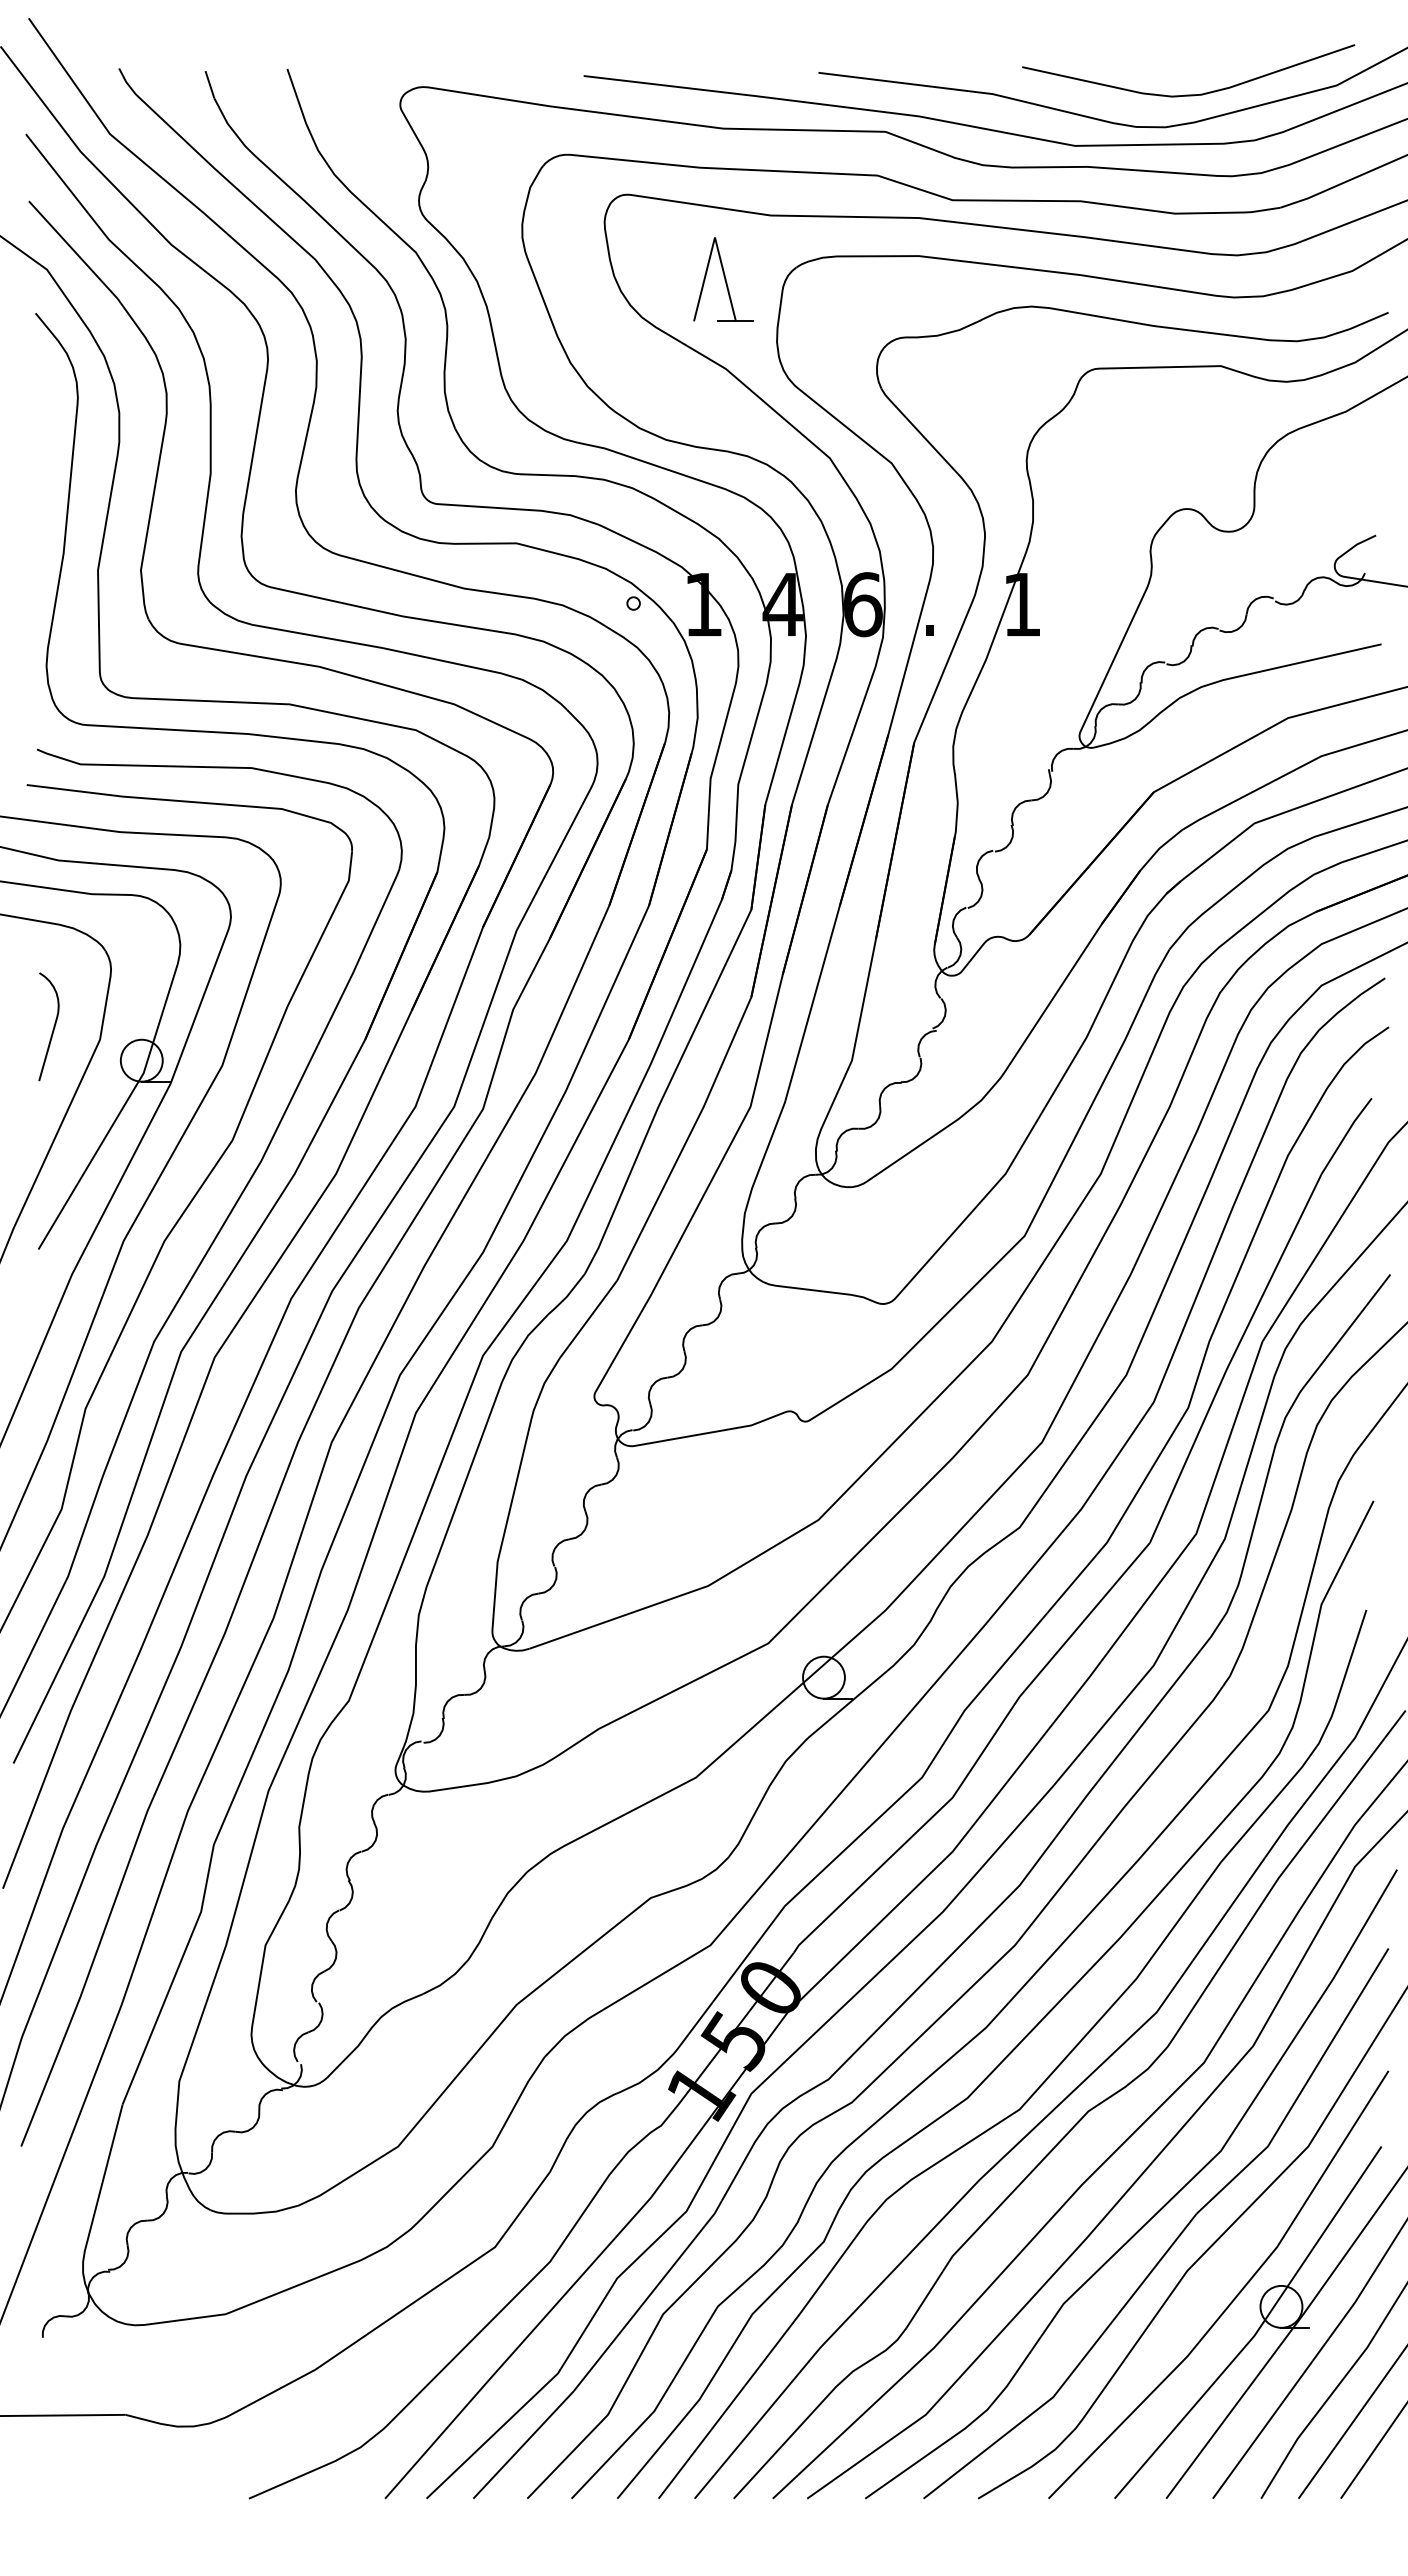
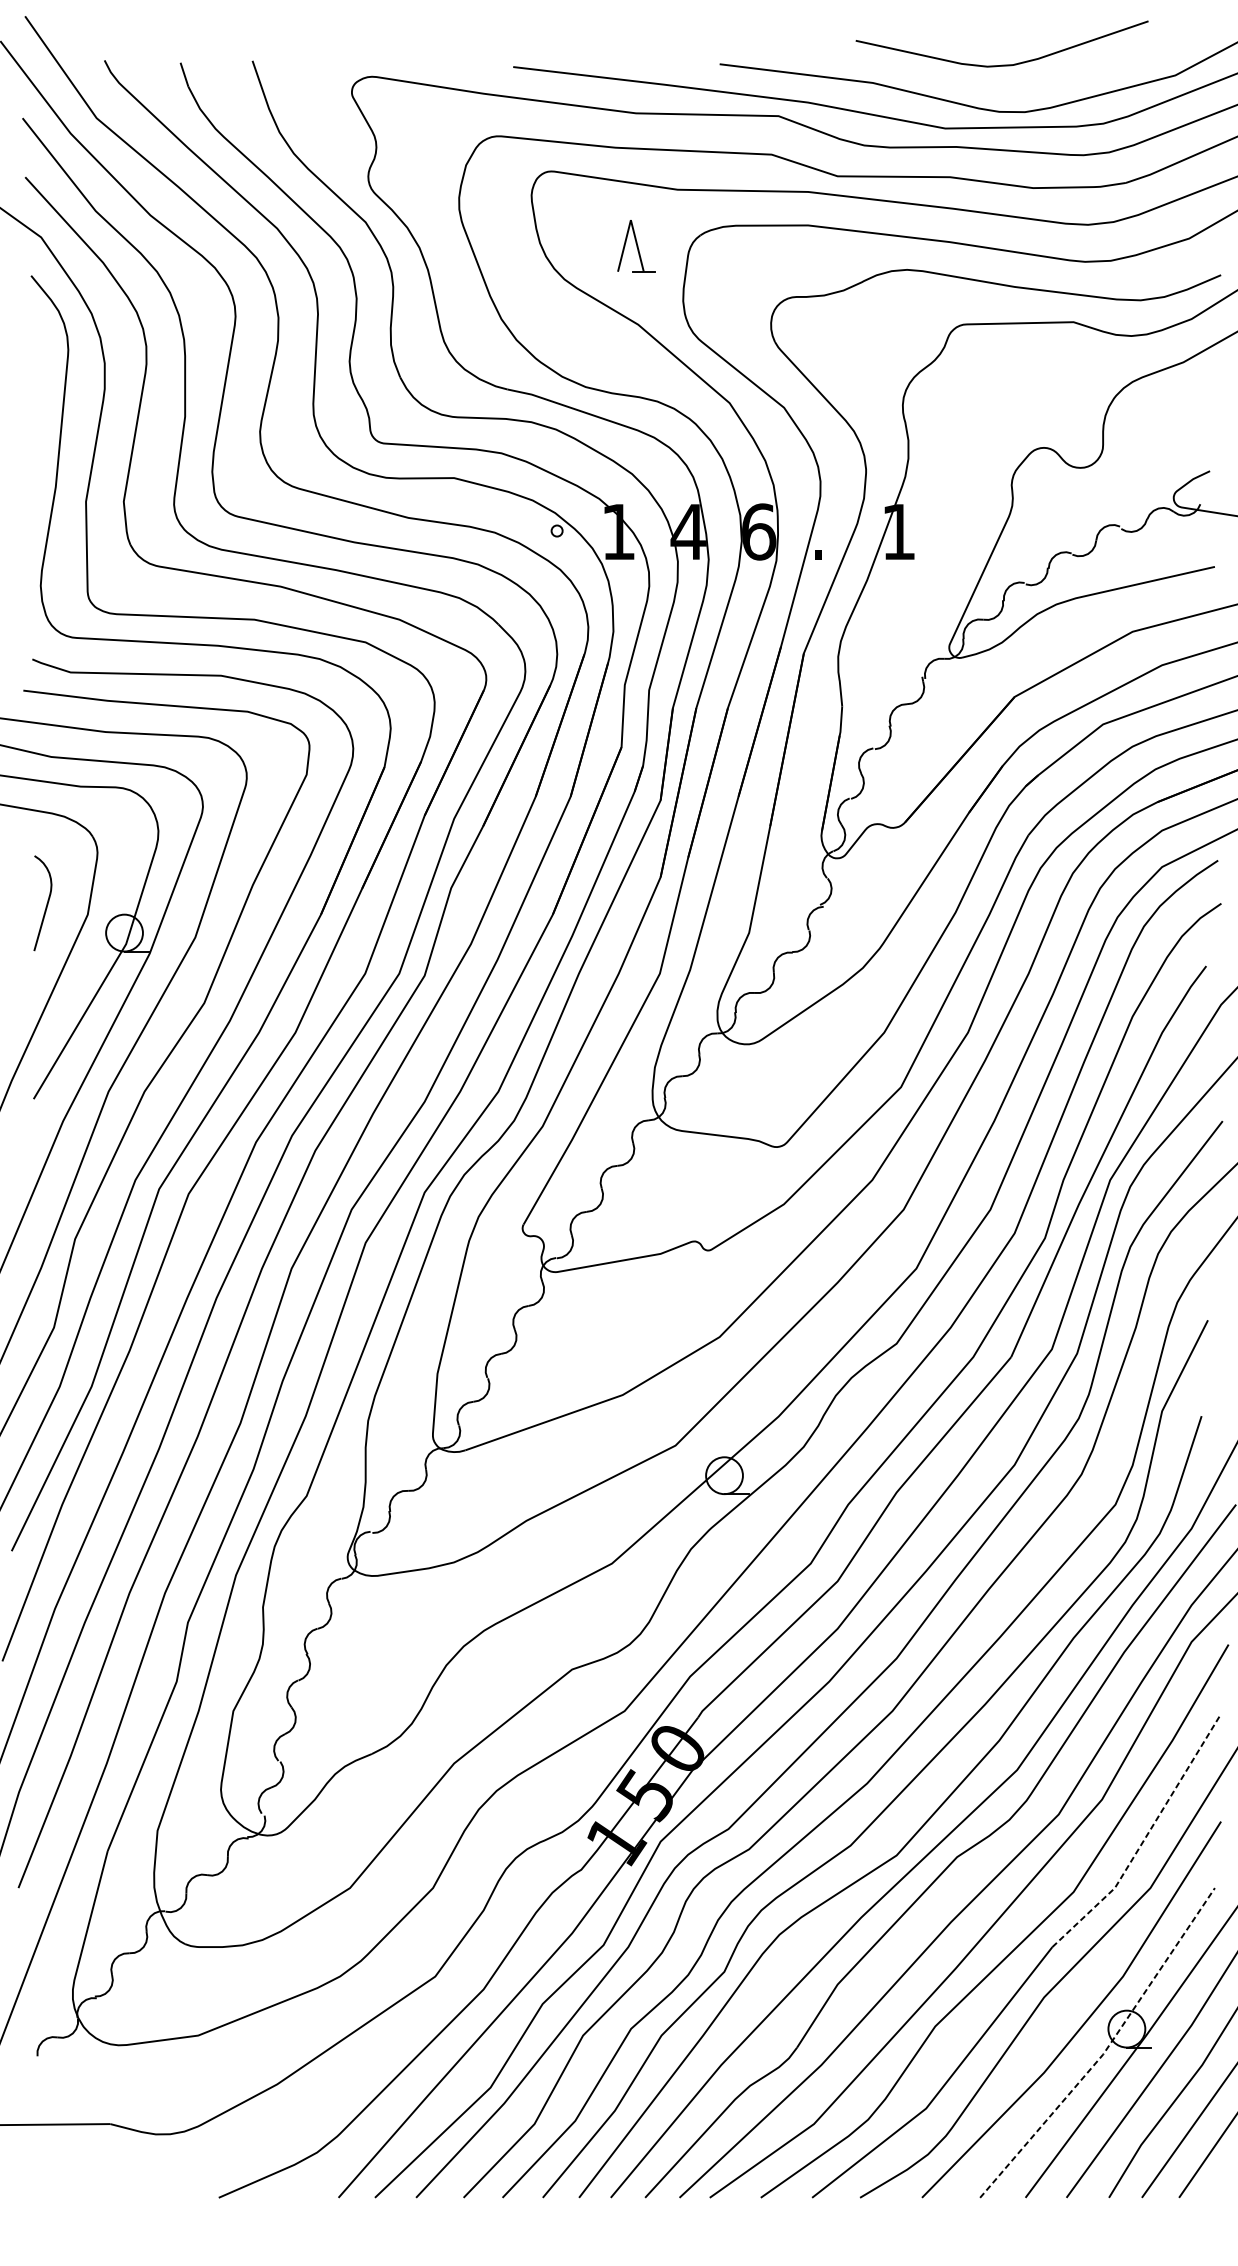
curve: (1188, 94) -> (1002, 64), moved
part: (723, 279) -> (636, 246), size x0.7
line: (1302, 2089) -> (1145, 1837), solid -> dashed
line: (1258, 2330) -> (1106, 2049), solid -> dashed

